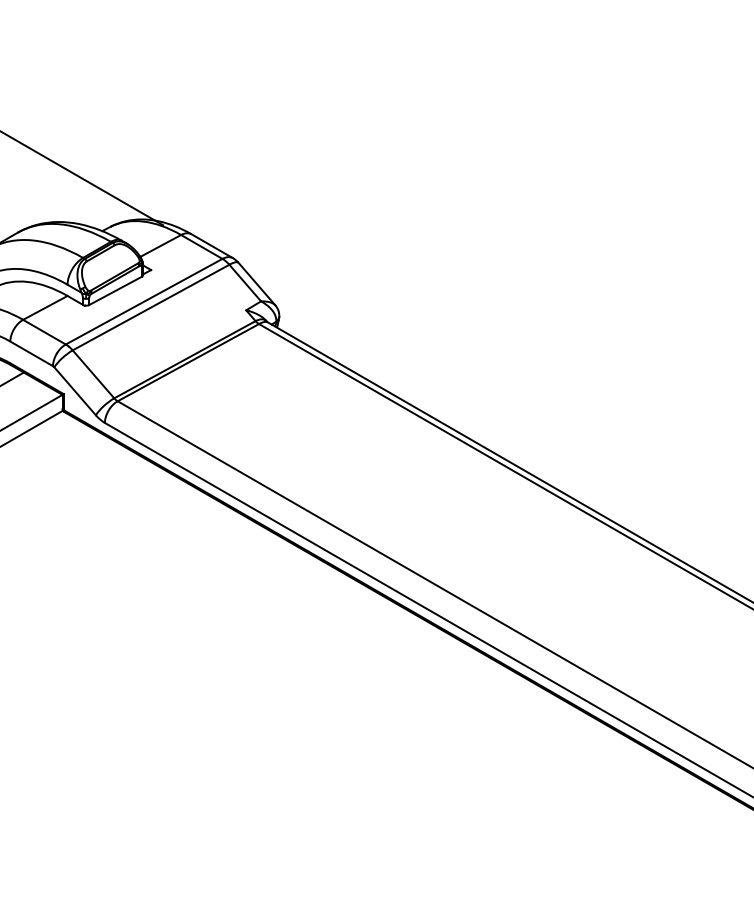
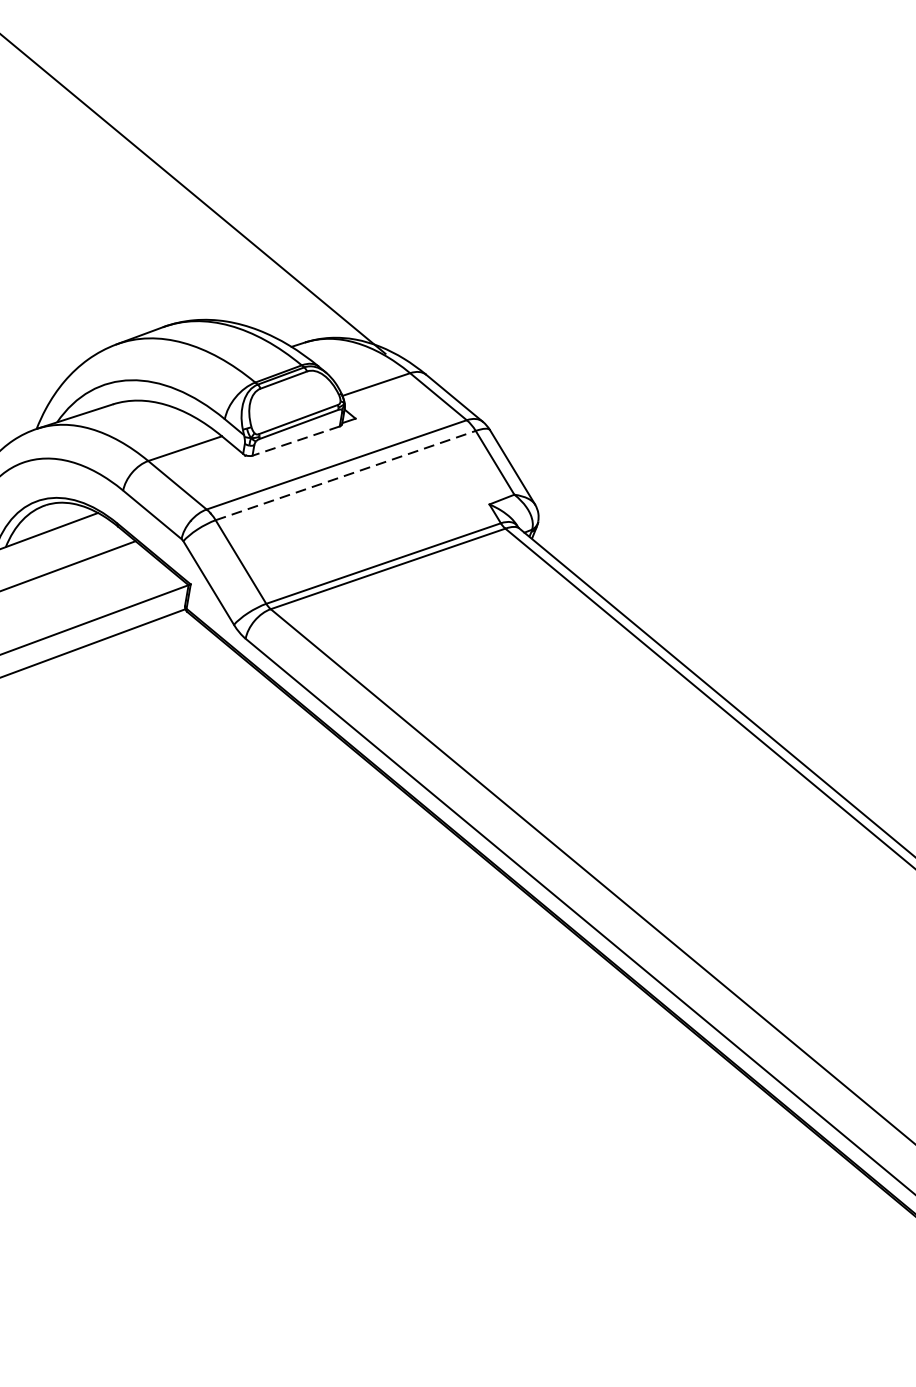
line: (115, 290) -> (296, 440), solid -> dashed
line: (151, 307) -> (346, 475), solid -> dashed

